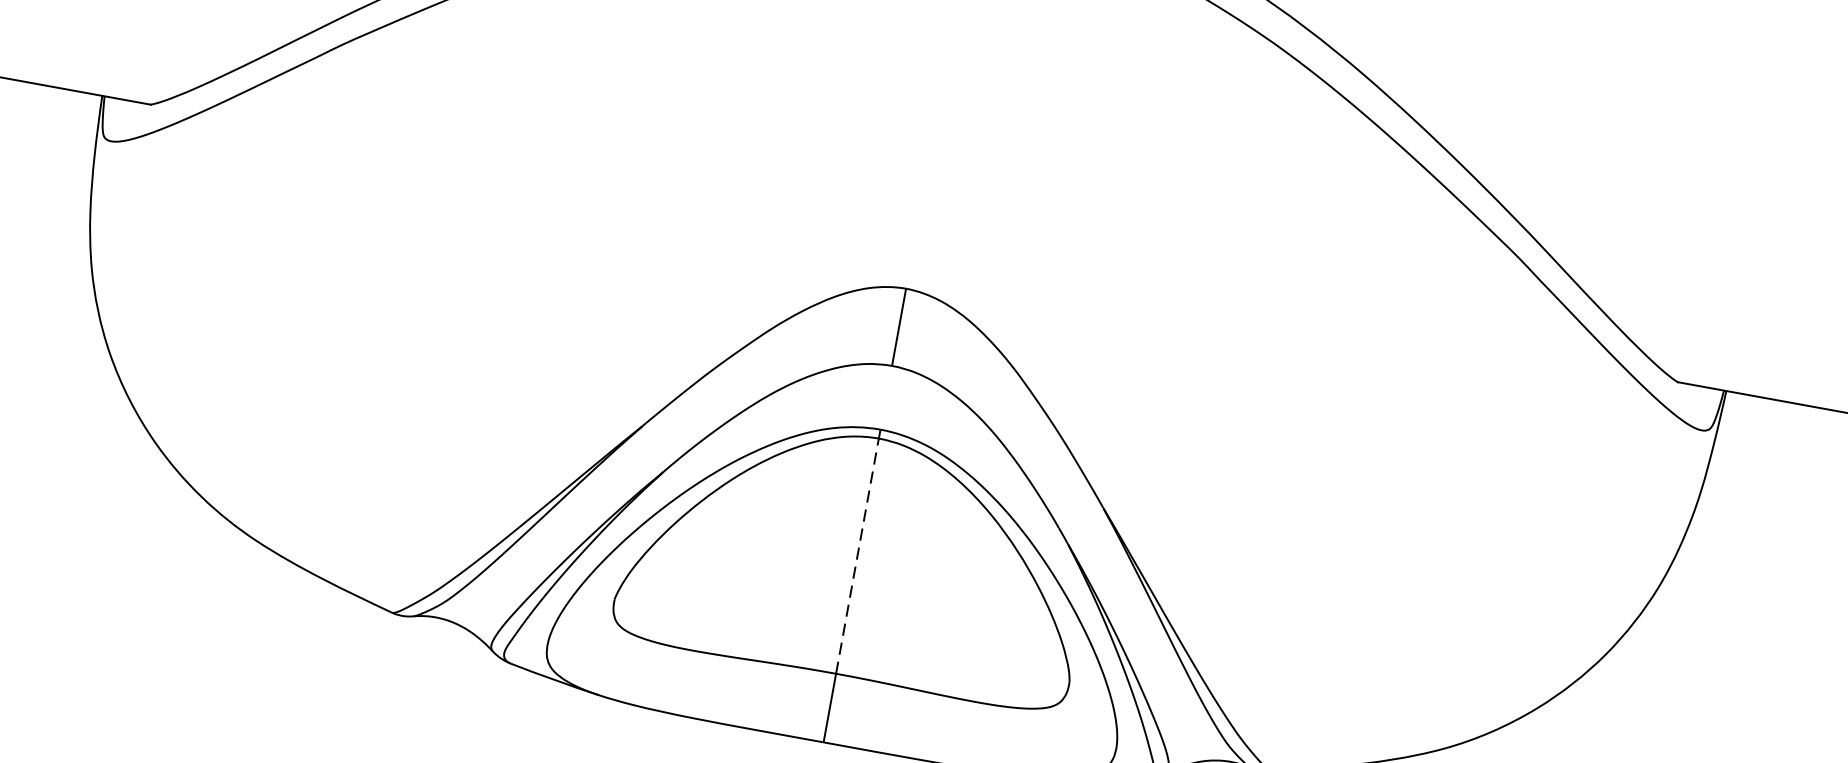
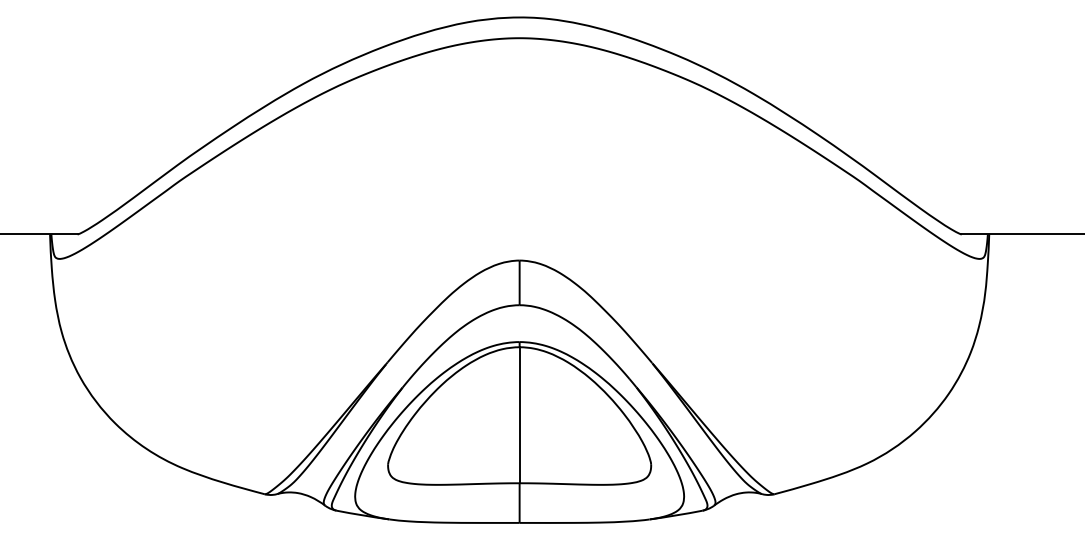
line: (857, 554) -> (519, 414), dashed -> solid

